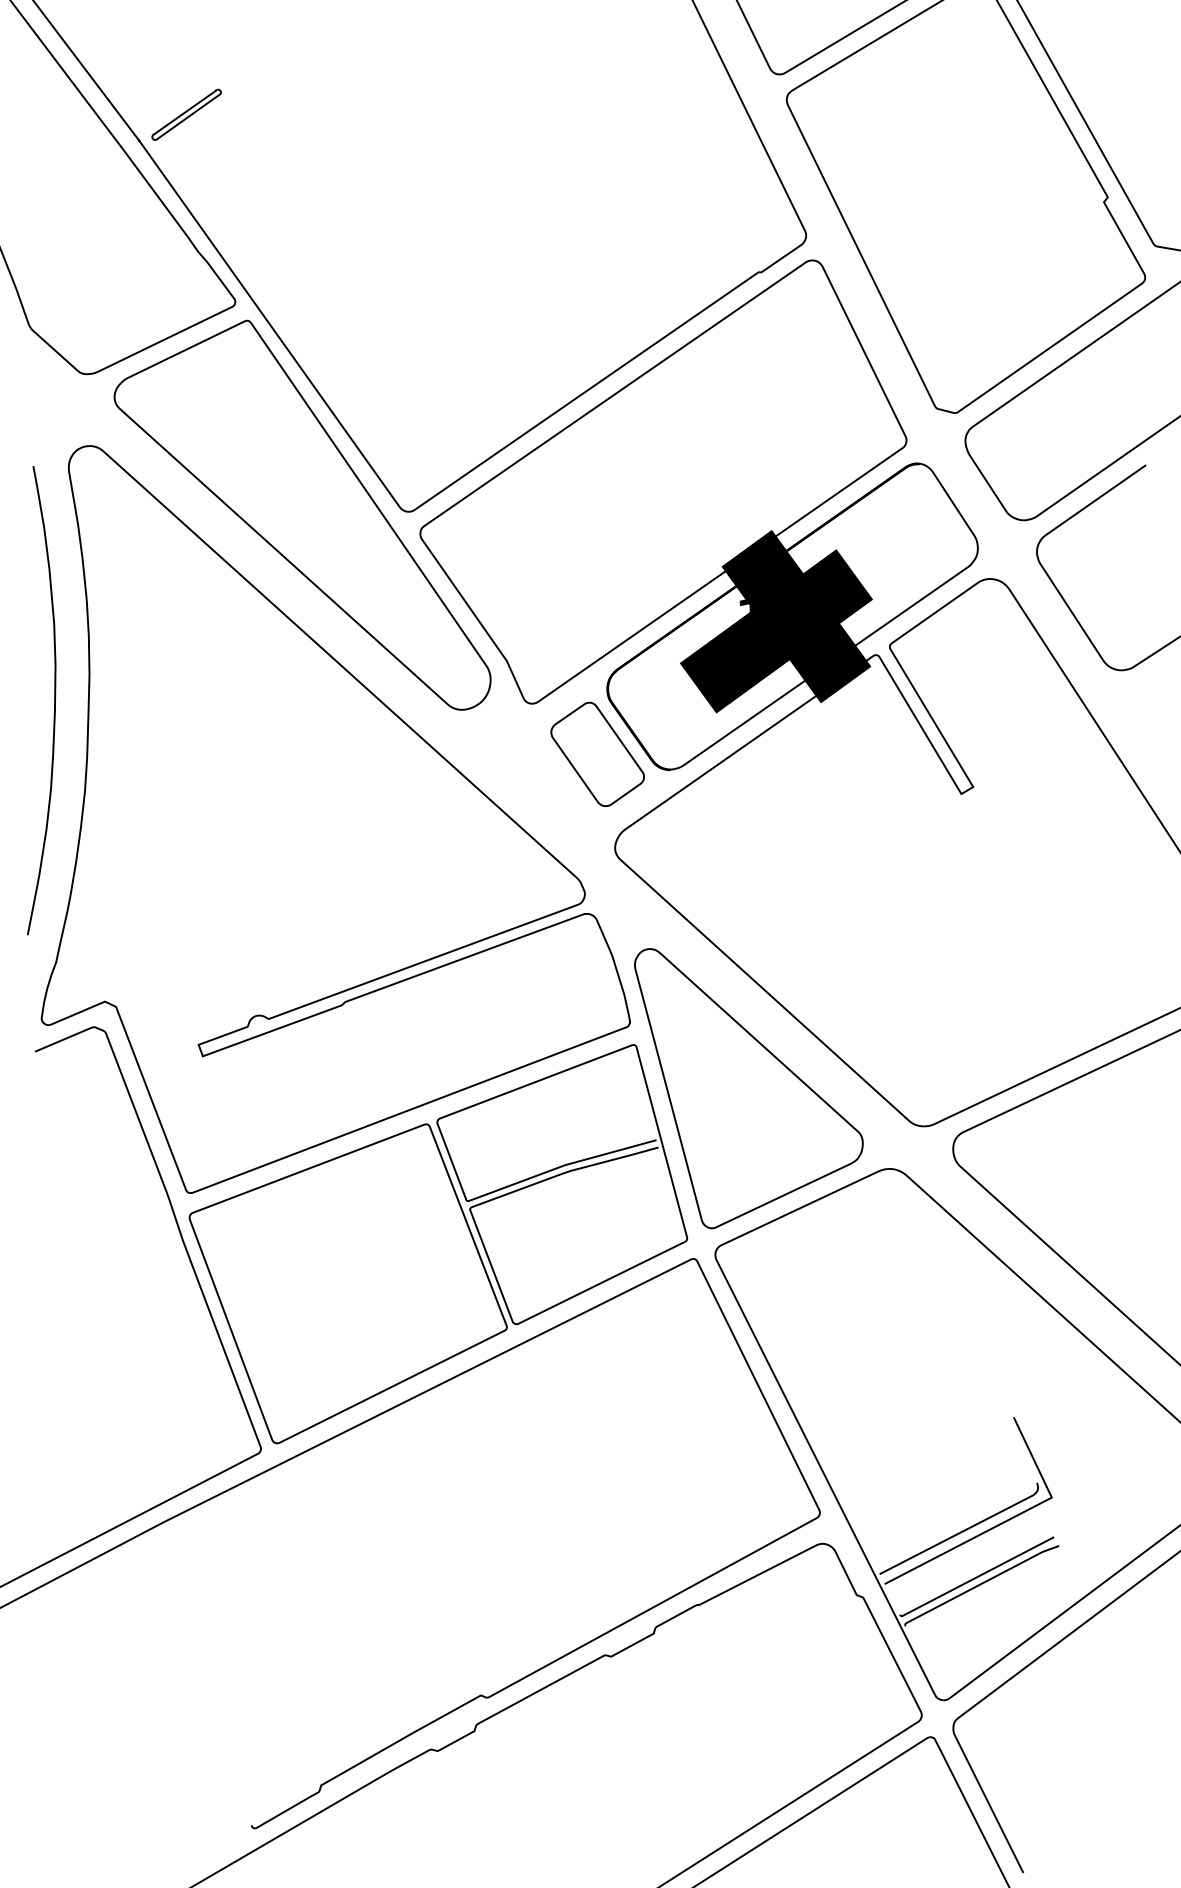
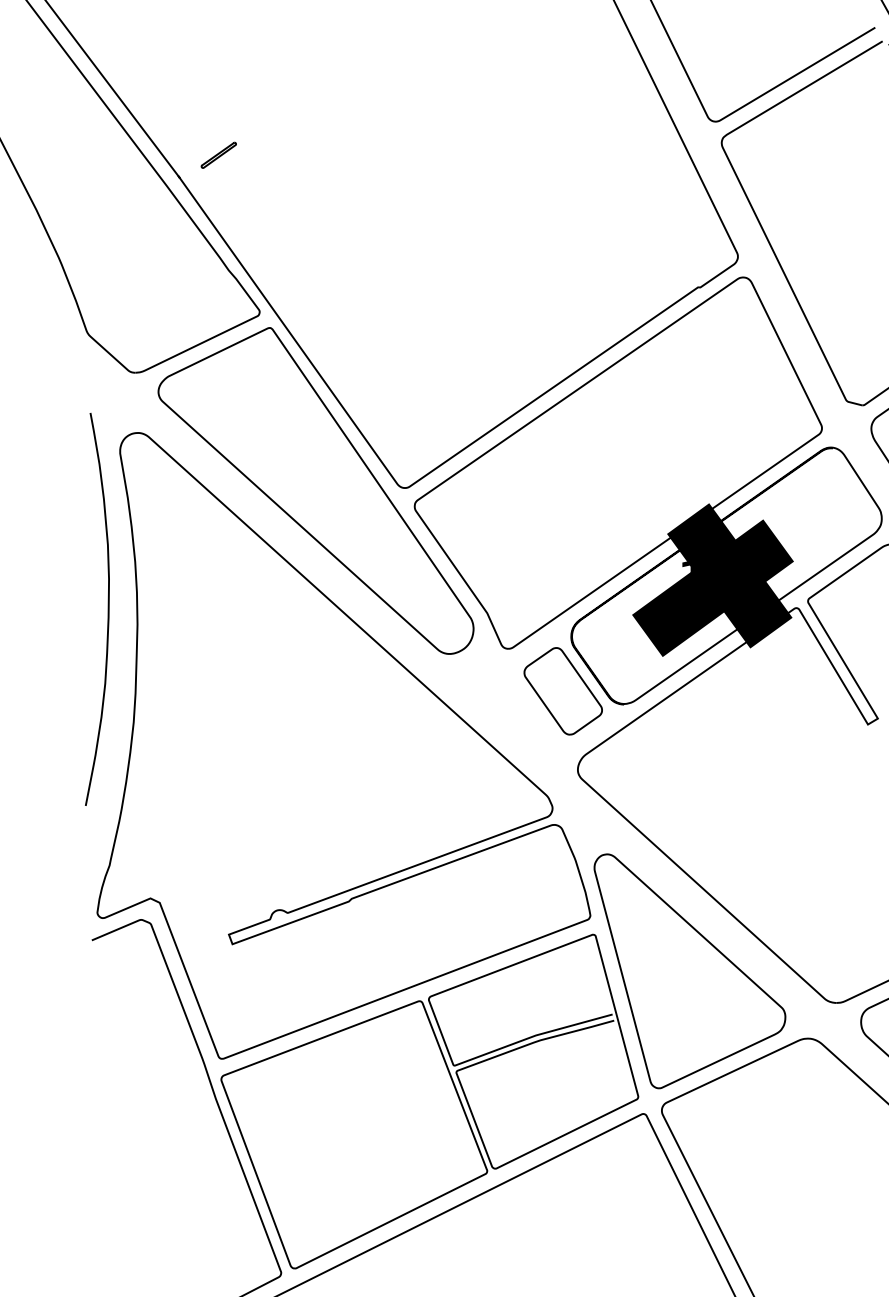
part: (186, 114) -> (218, 155), size x0.6
curve: (54, 700) -> (108, 609), moved

